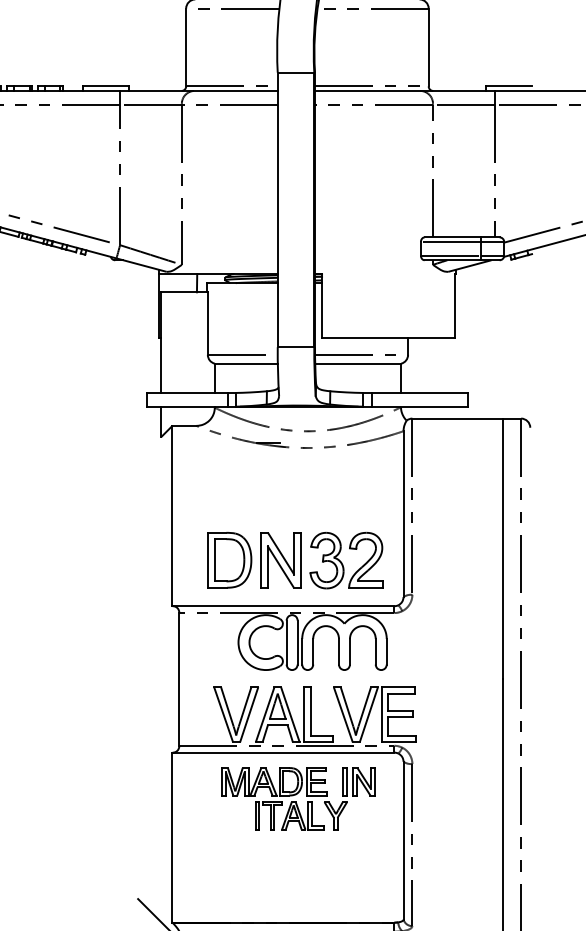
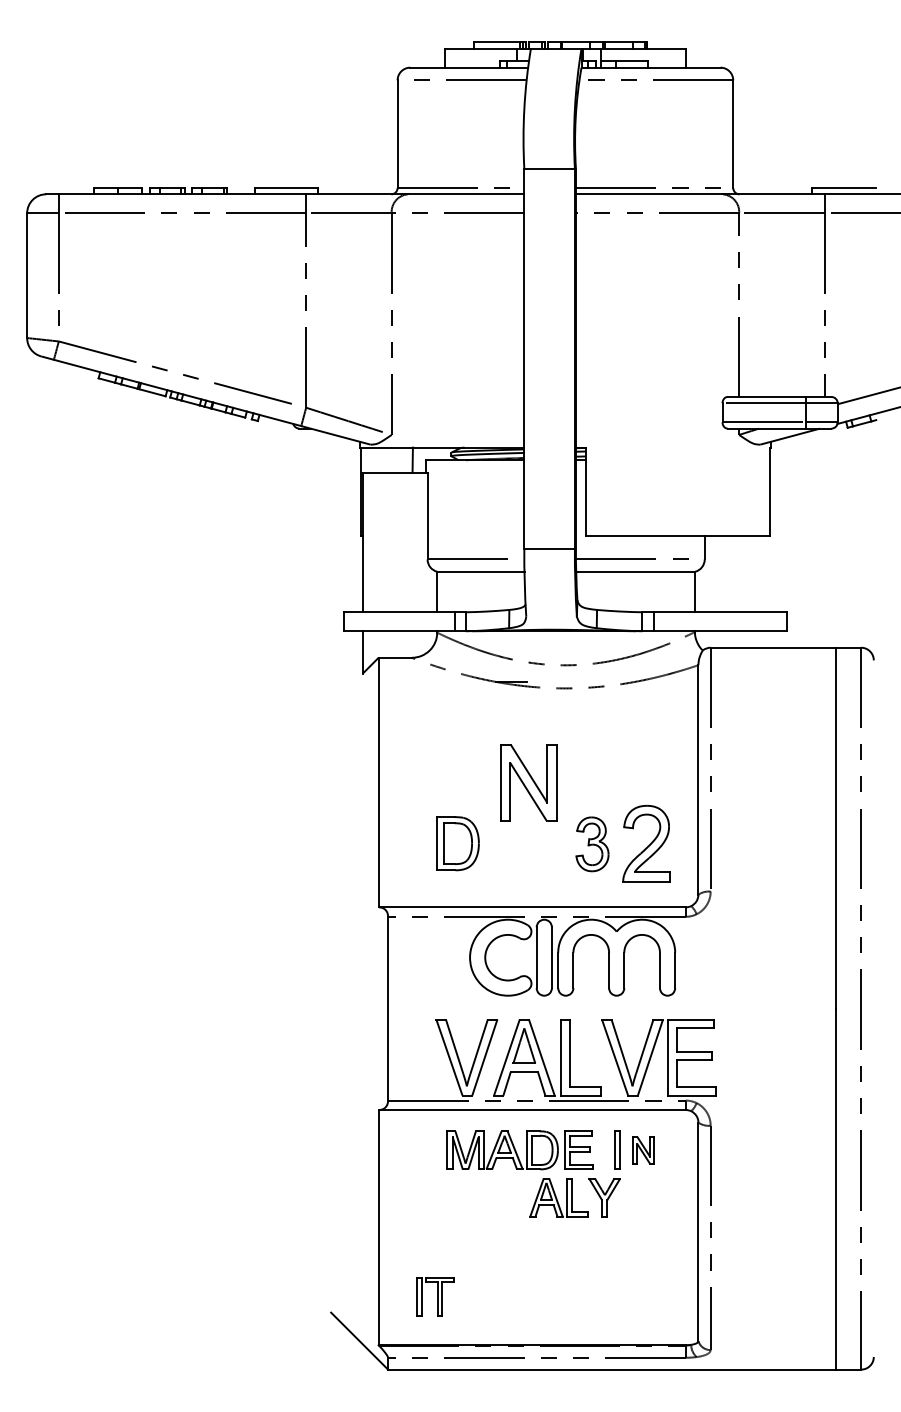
part: (229, 560) -> (457, 843), size x0.7
part: (280, 560) -> (528, 782), moved
part: (326, 560) -> (592, 844), size x0.7
part: (363, 781) -> (643, 1149), size x0.7
part: (269, 815) -> (435, 1296), moved

